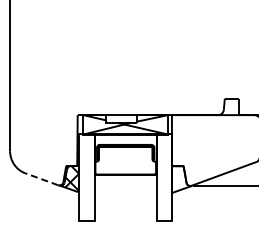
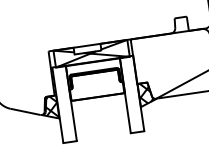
hatch: (179, 177) -> (145, 92), added
line: (41, 179) -> (25, 112), dashed -> solid

